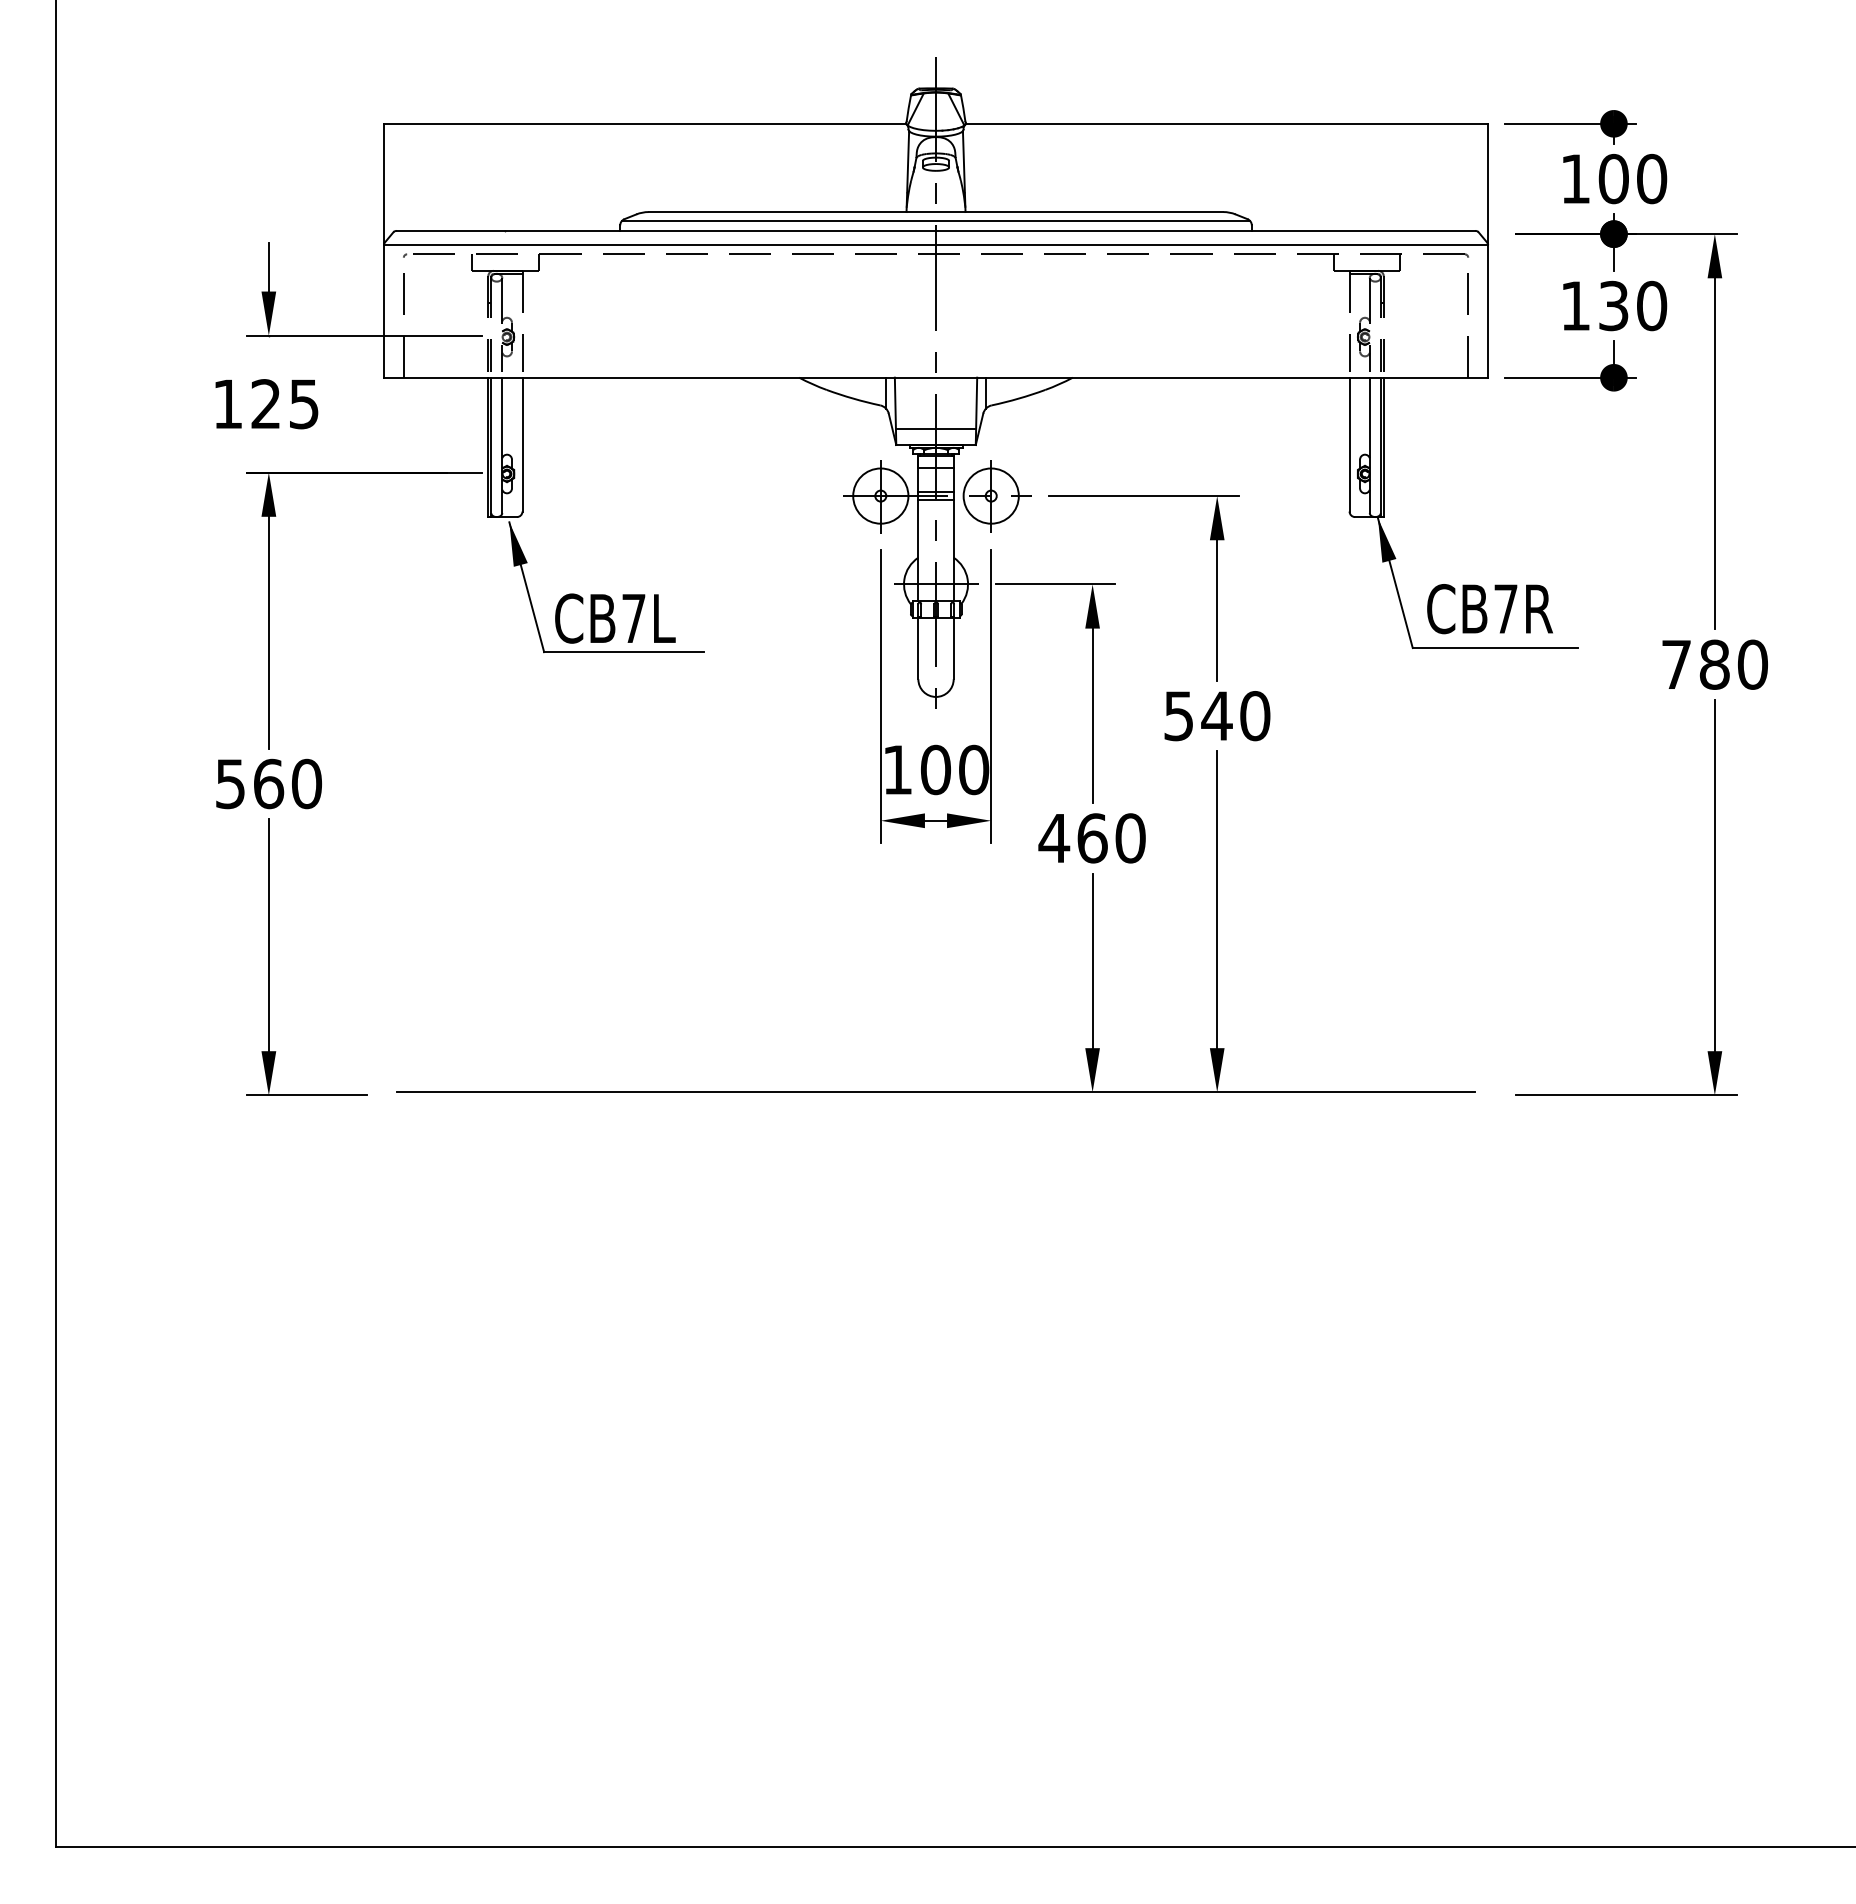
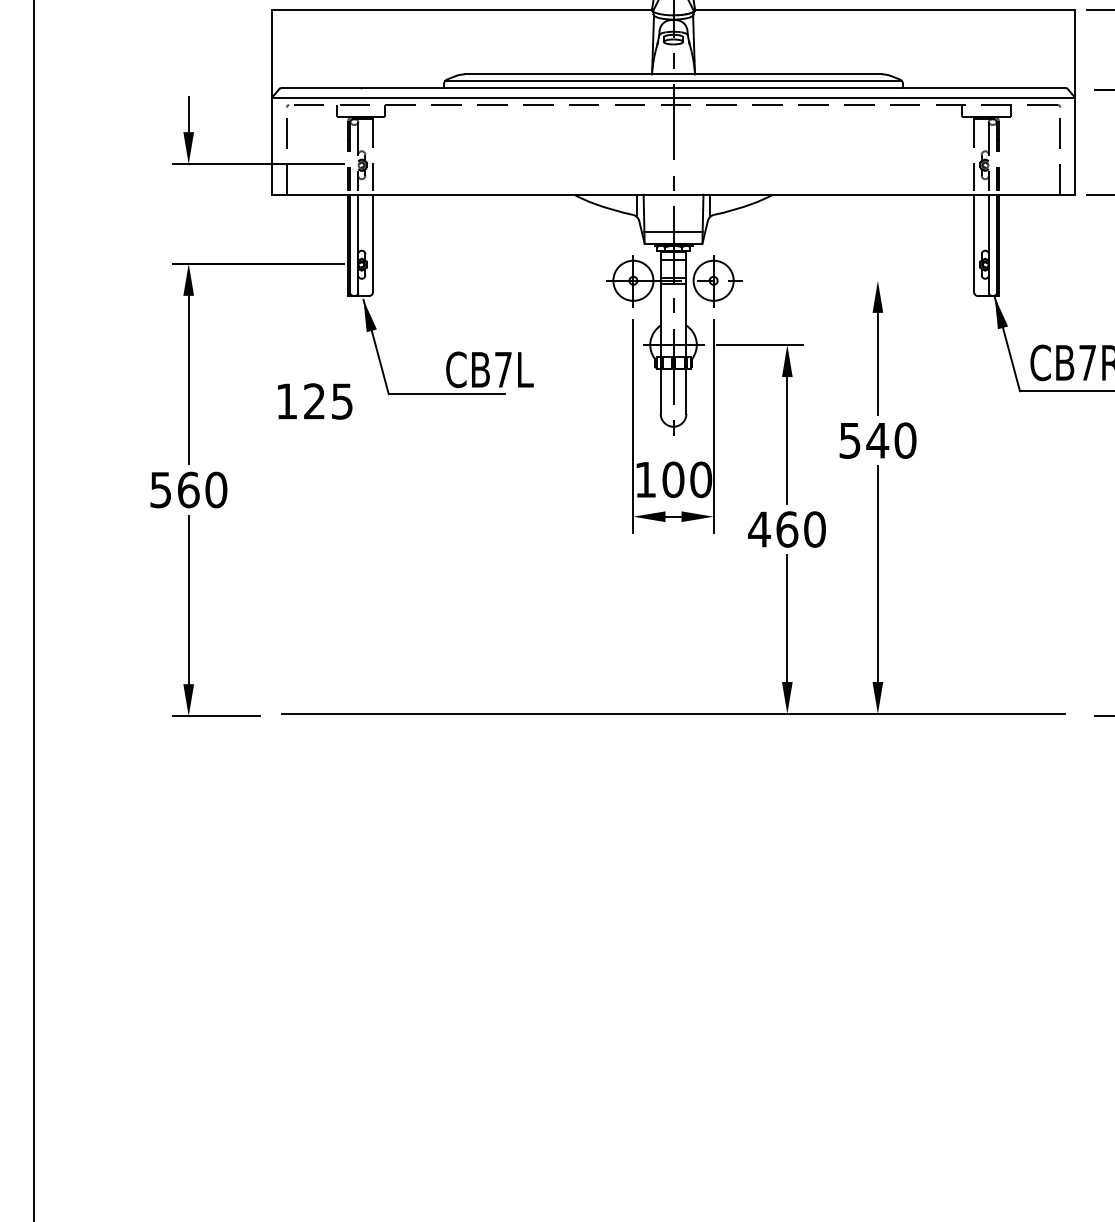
text: (266, 404) -> (314, 401), moved
line: (1143, 496) -> (824, 281), removed
text: (615, 618) -> (490, 369), moved

